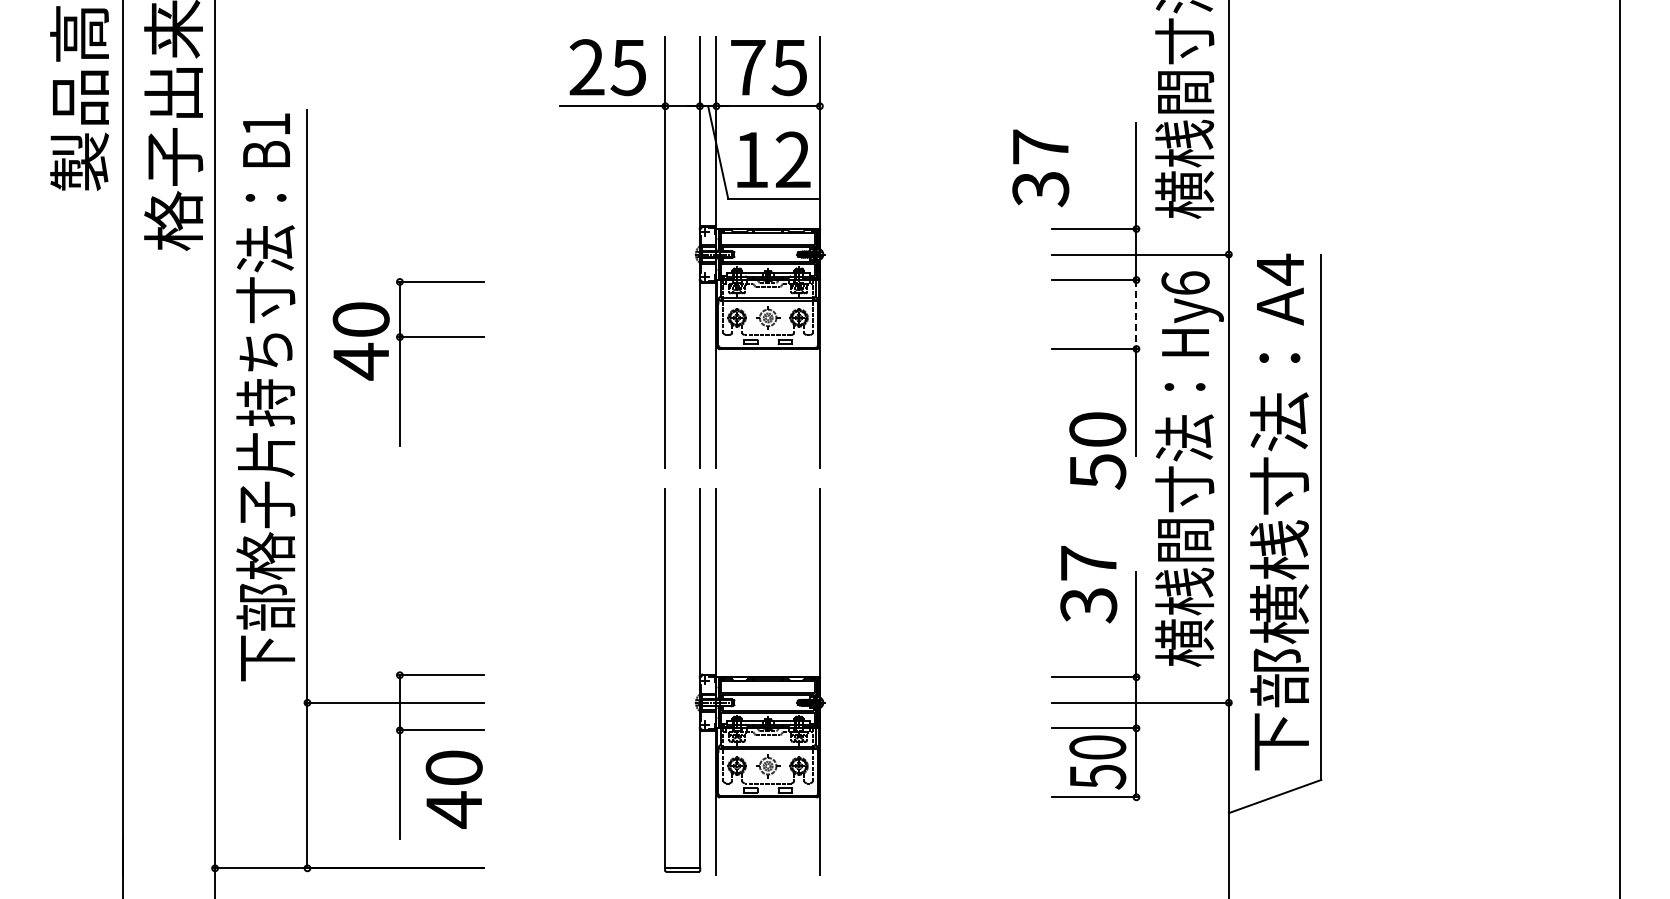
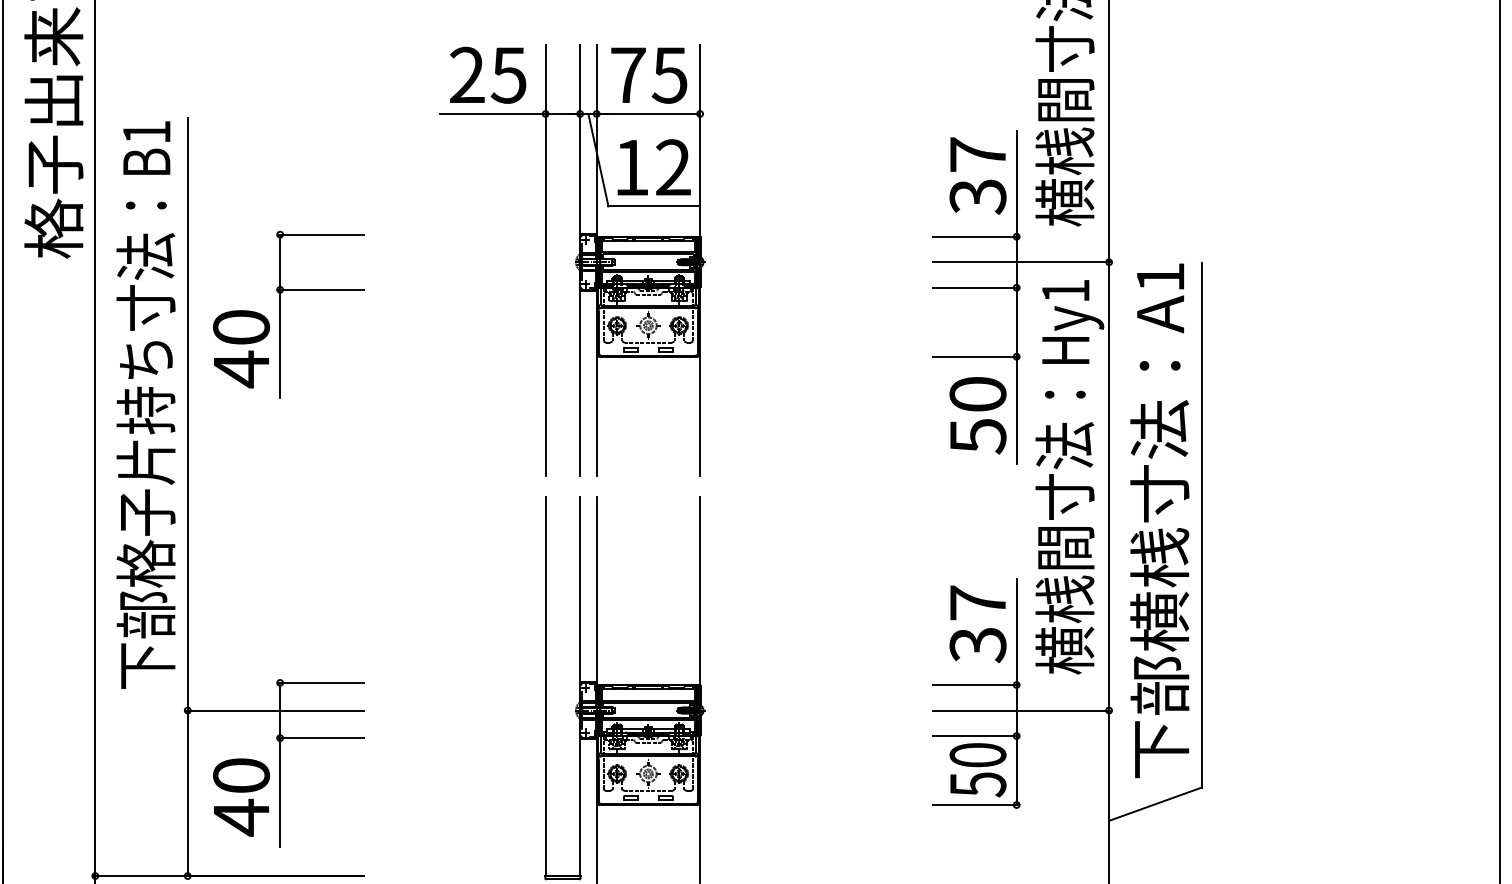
text: (1040, 168) -> (977, 176), moved
text: (1280, 269) -> (1160, 277), A4 -> A1
text: (1185, 282) -> (1065, 290), Hy6 -> Hy1
line: (1136, 315) -> (1016, 323), dashed -> solid
part: (440, 337) -> (320, 290), moved
text: (1097, 450) -> (977, 415), moved
text: (1088, 584) -> (977, 624), moved
text: (453, 789) -> (240, 797), moved

